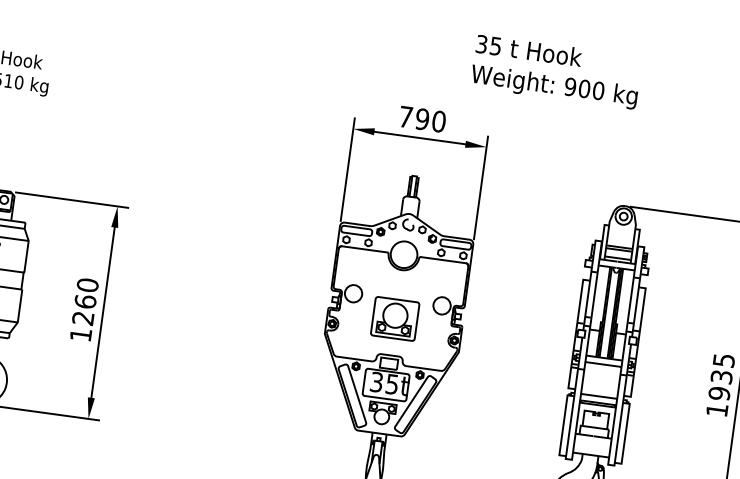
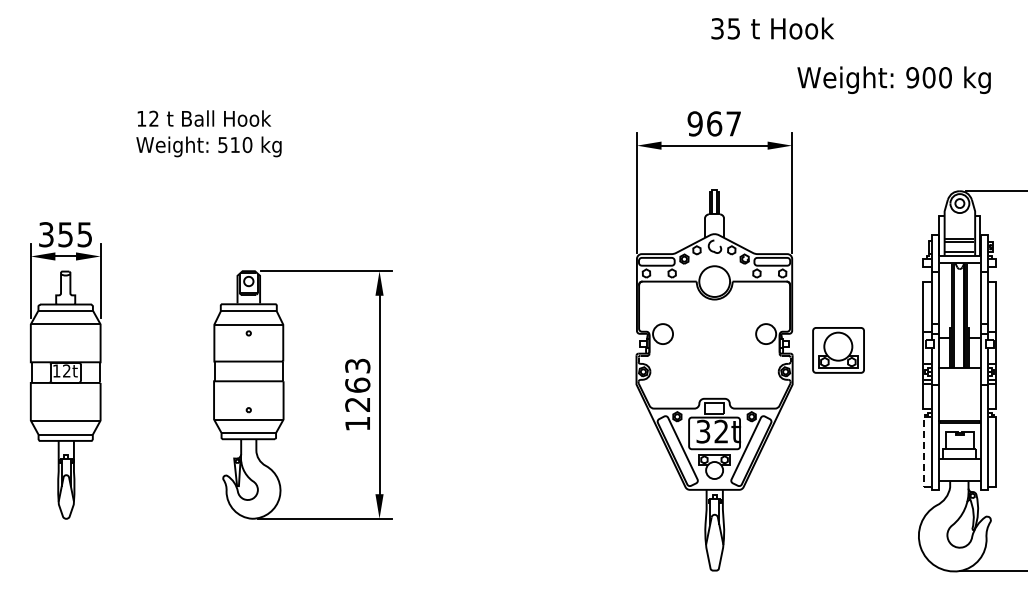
text: (528, 50) -> (772, 28), moved
text: (553, 86) -> (893, 79), moved
text: (422, 119) -> (714, 123), 790 -> 967
text: (87, 284) -> (357, 365), 1260 -> 1263
part: (395, 319) -> (838, 350), moved
line: (603, 364) -> (959, 375), removed
text: (392, 384) -> (721, 431), 35t -> 32t
line: (598, 396) -> (959, 413), removed
line: (563, 425) -> (923, 451), solid -> dashed

